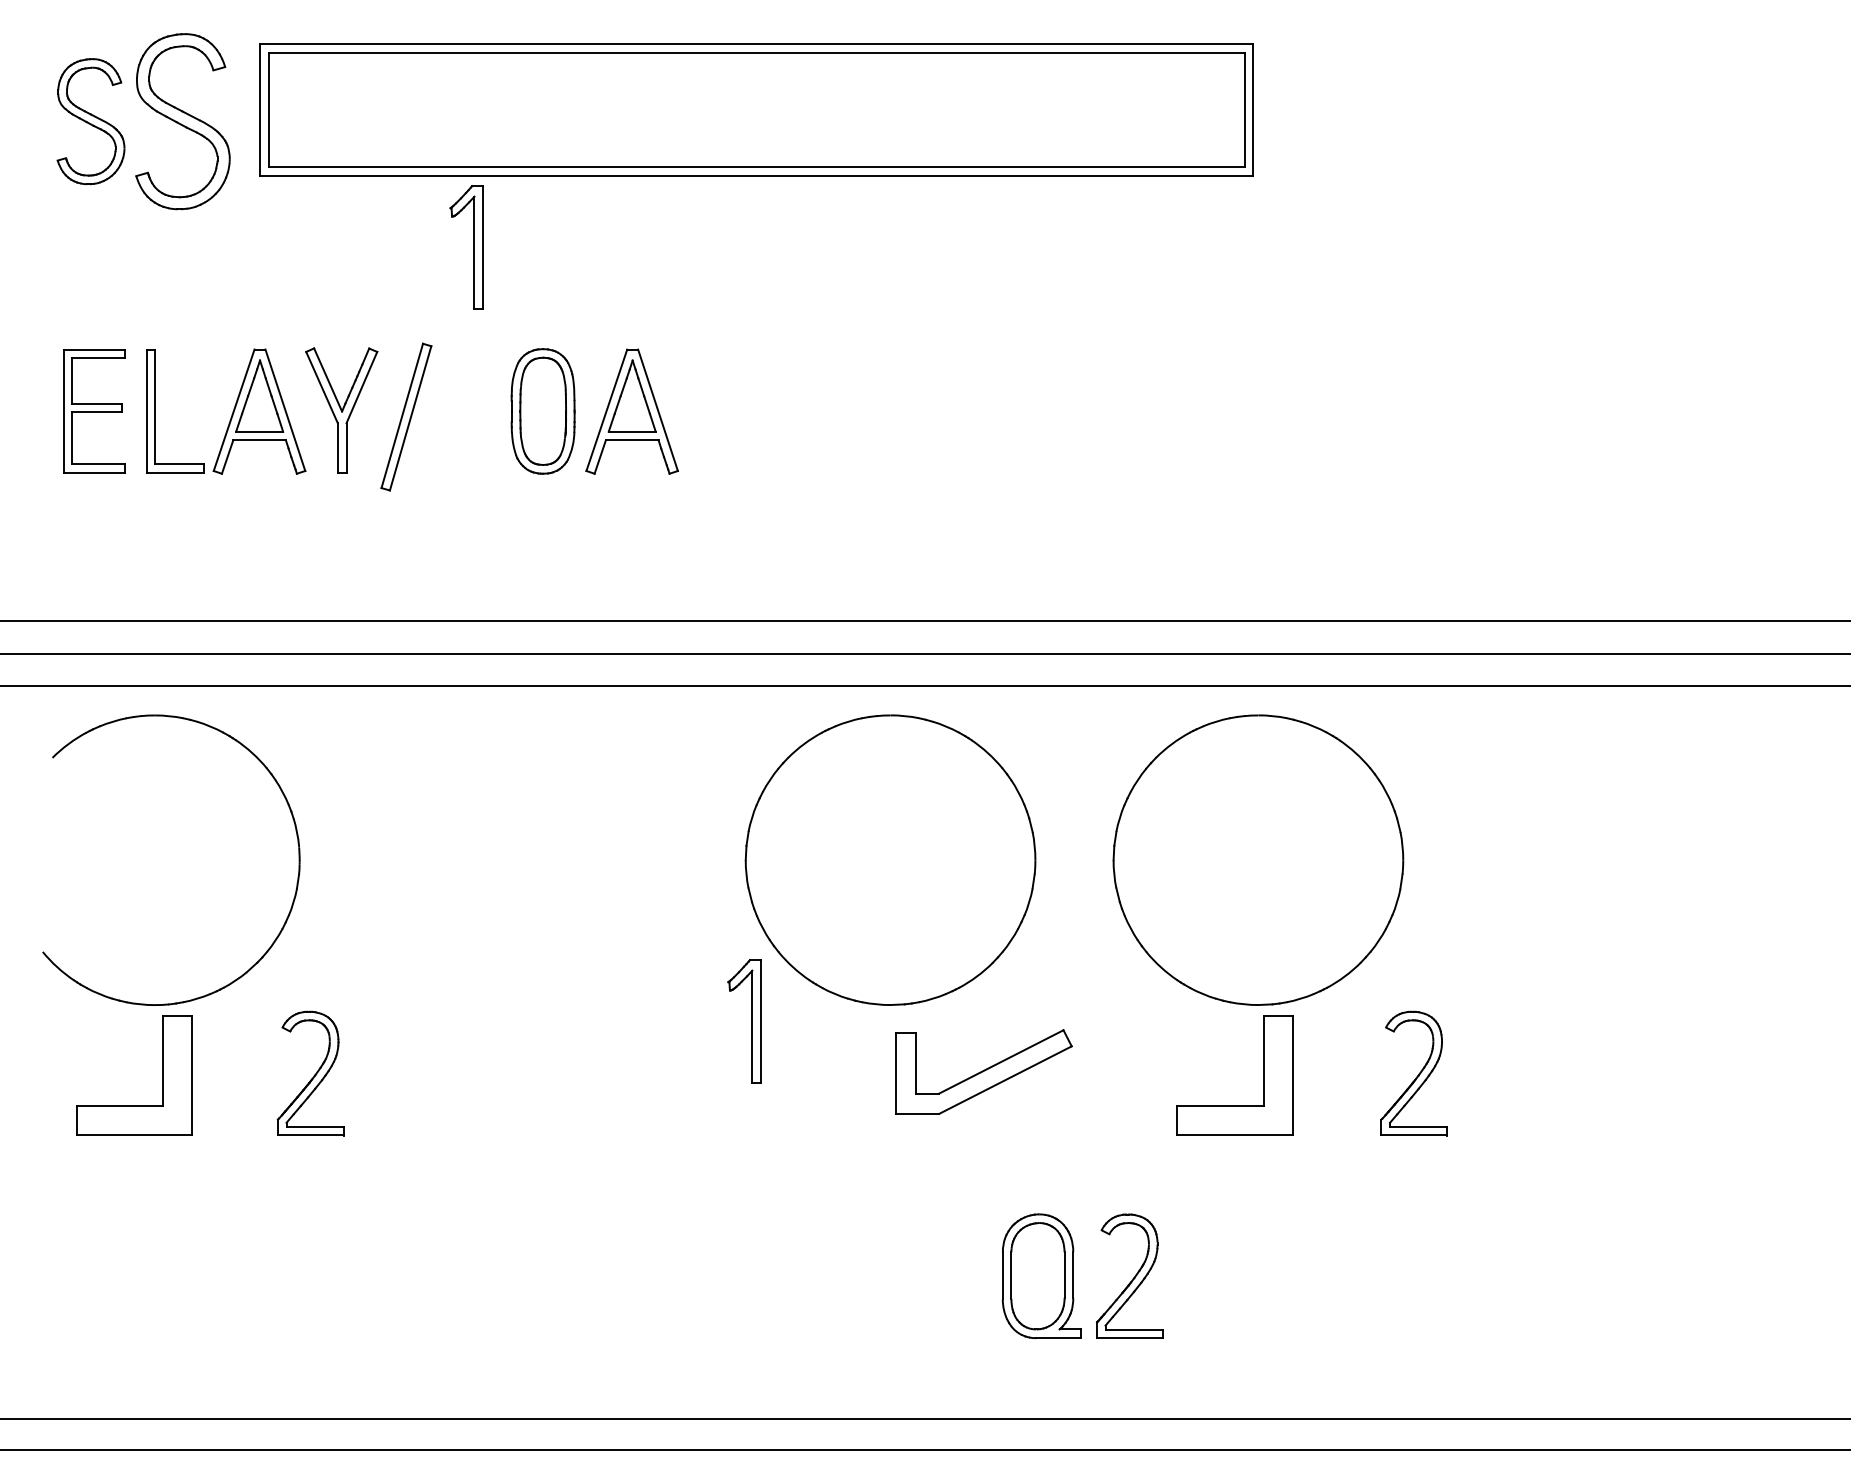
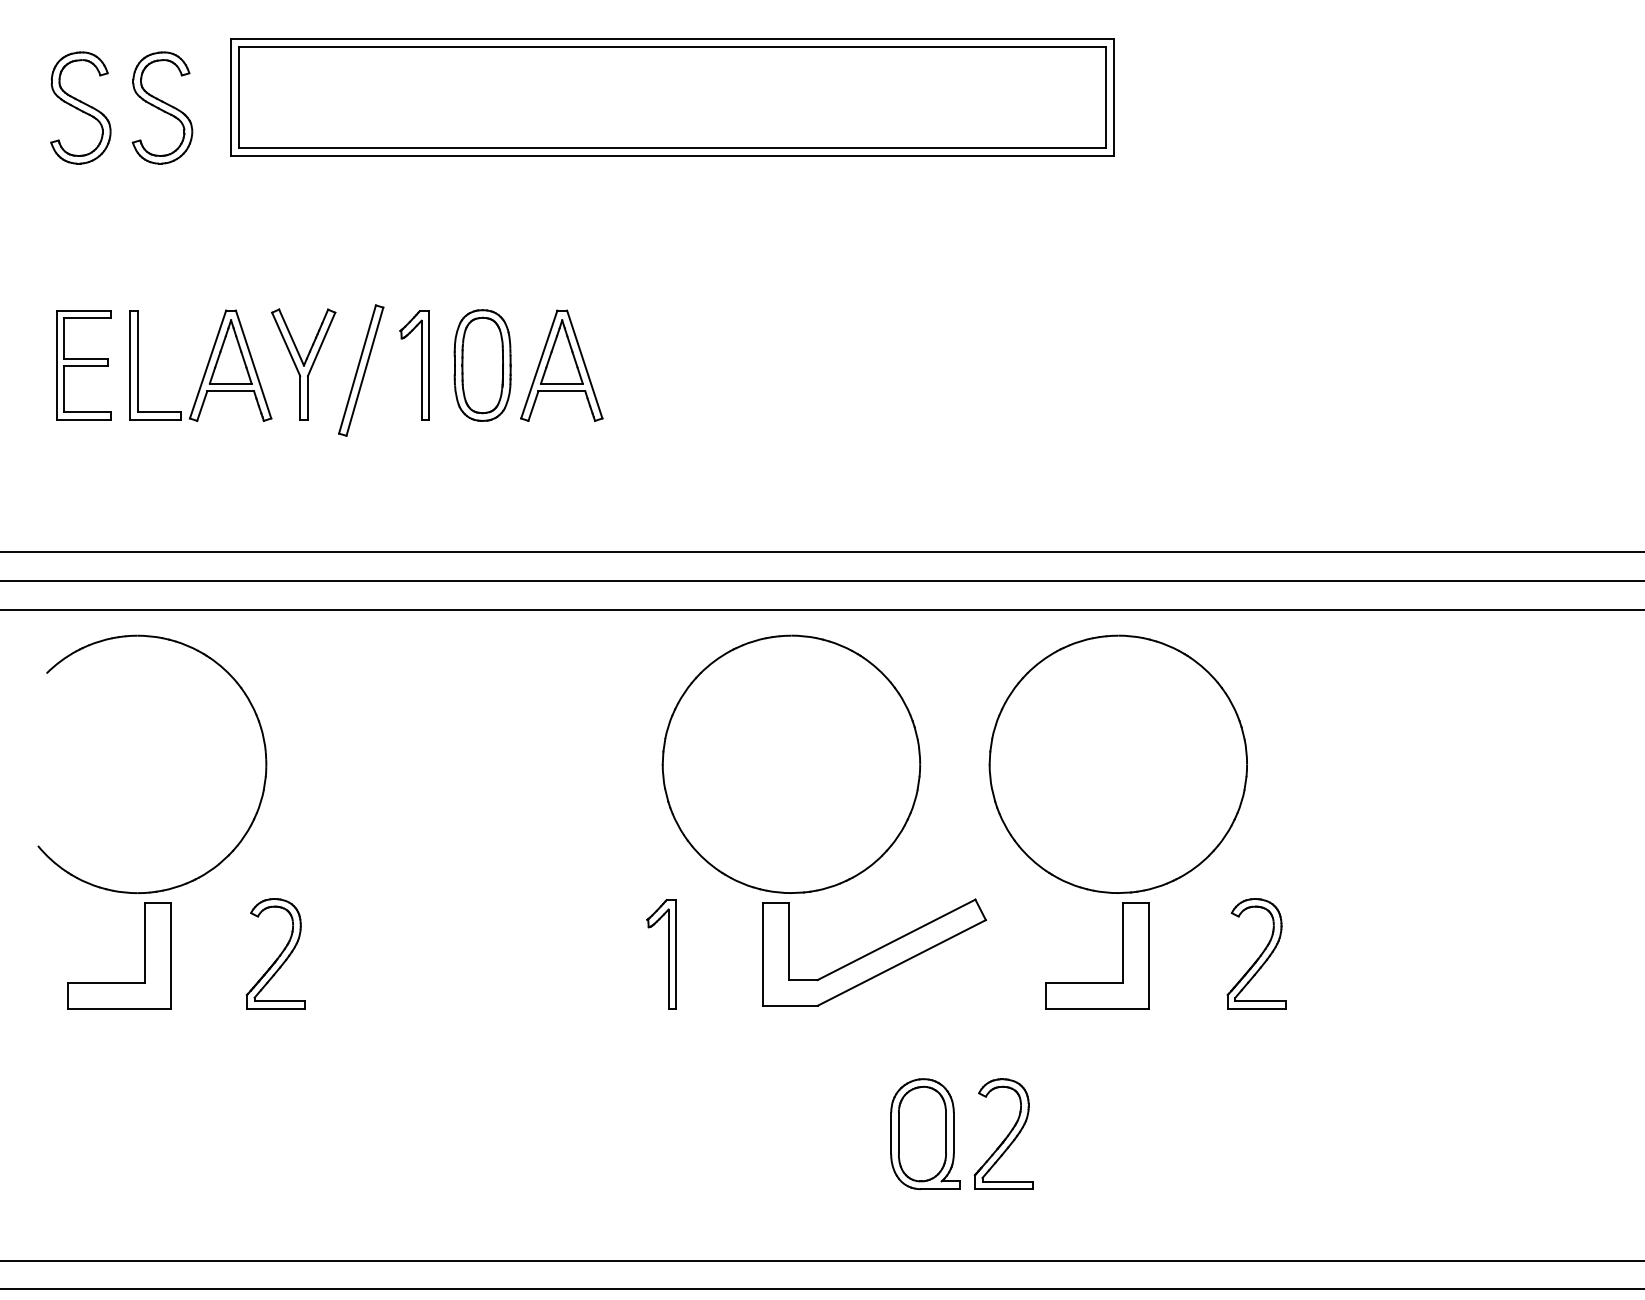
part: (182, 121) -> (162, 107), size x0.71
part: (474, 247) -> (421, 365), moved
part: (752, 1021) -> (668, 954), moved
part: (984, 1071) -> (874, 952), size x1.43

